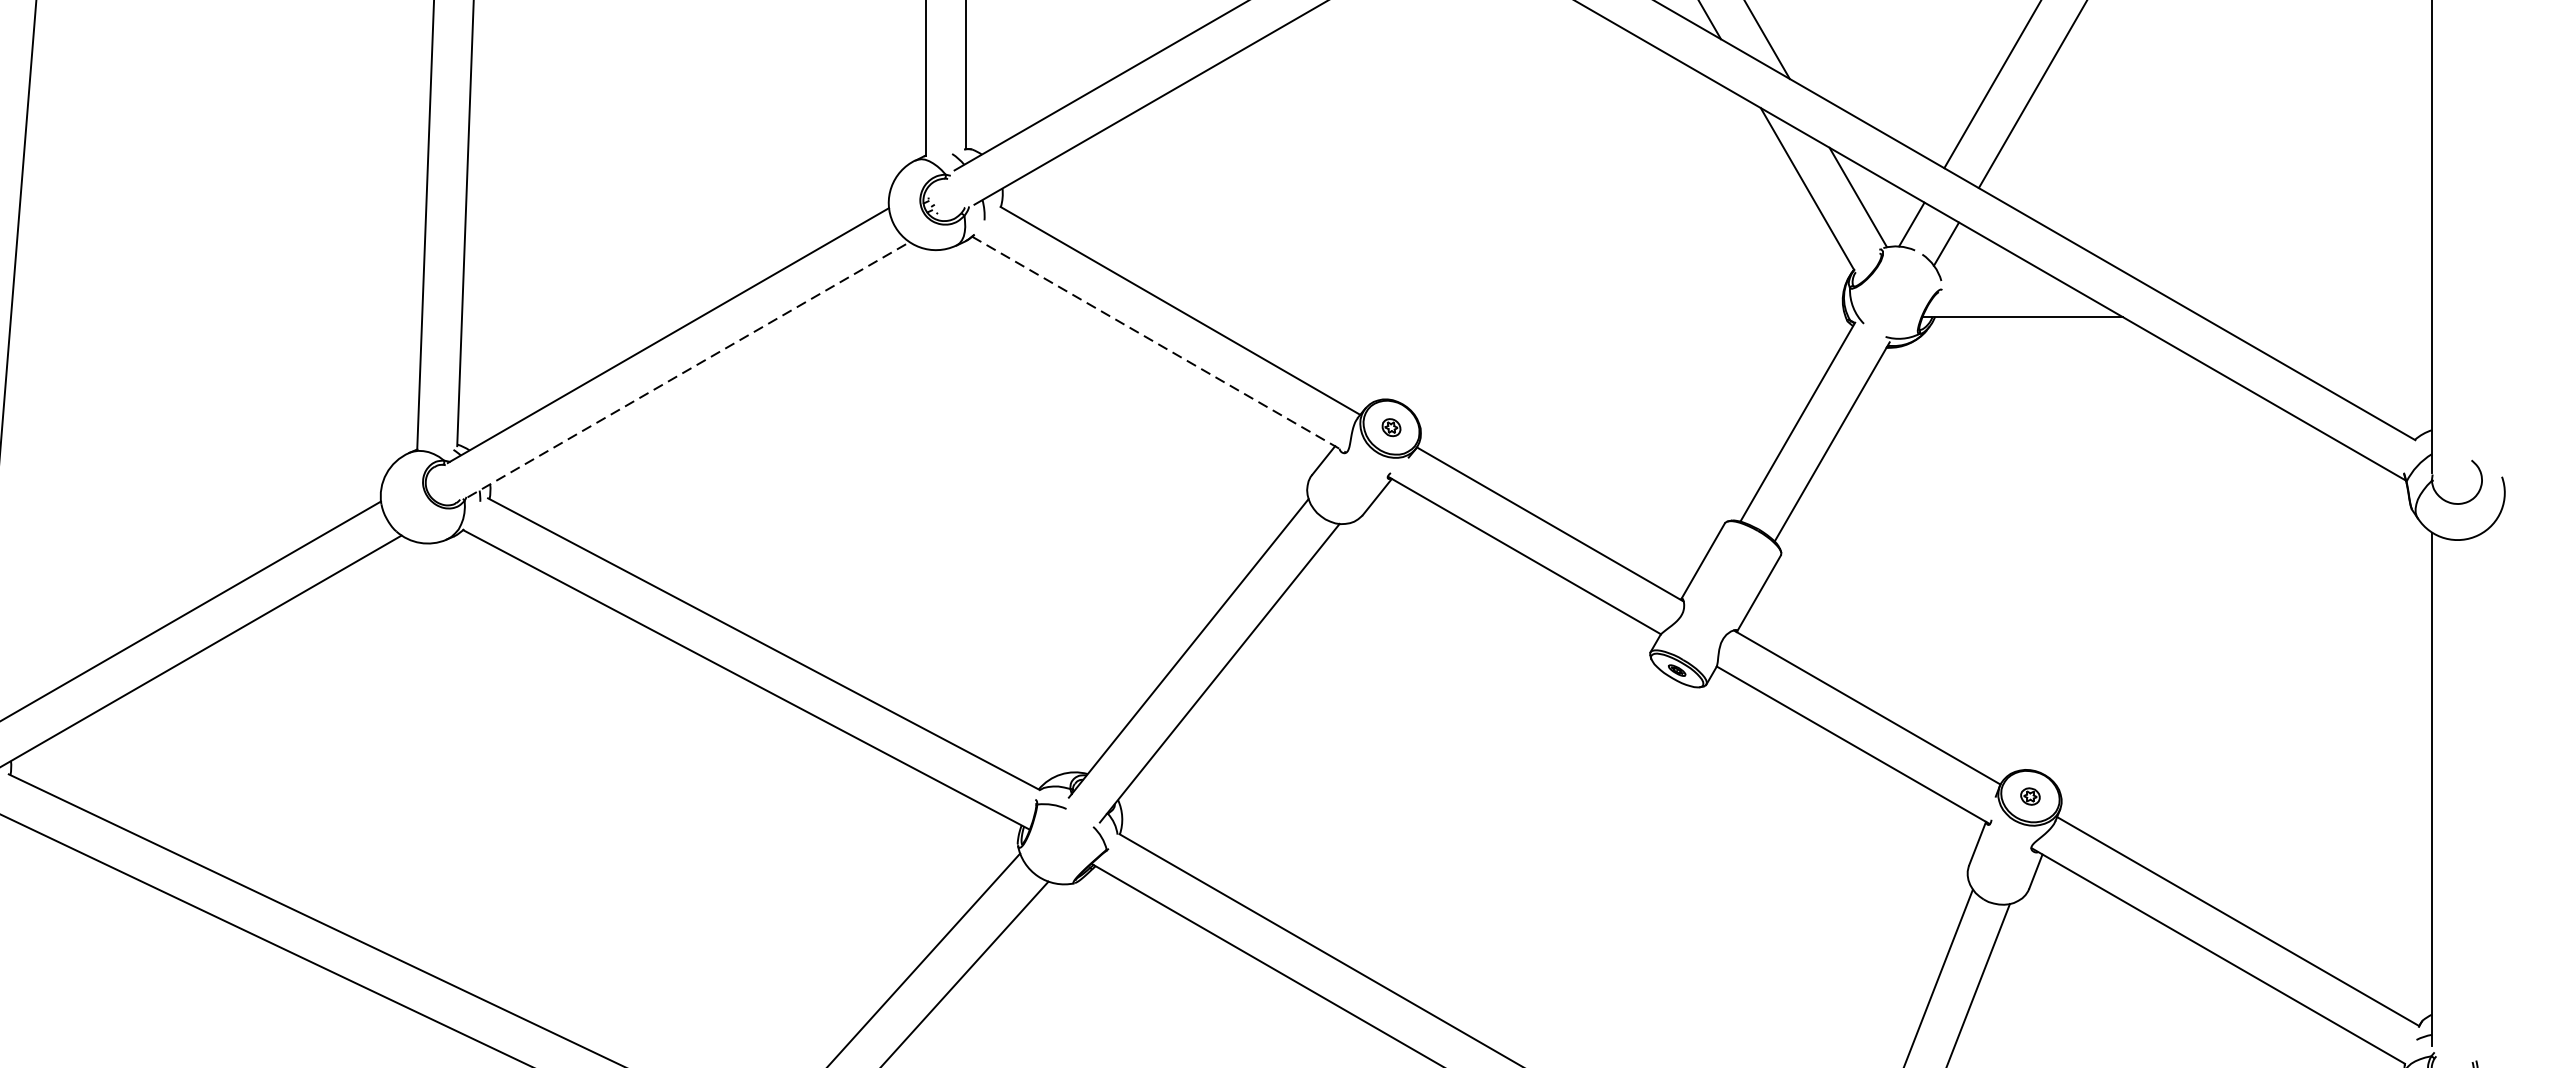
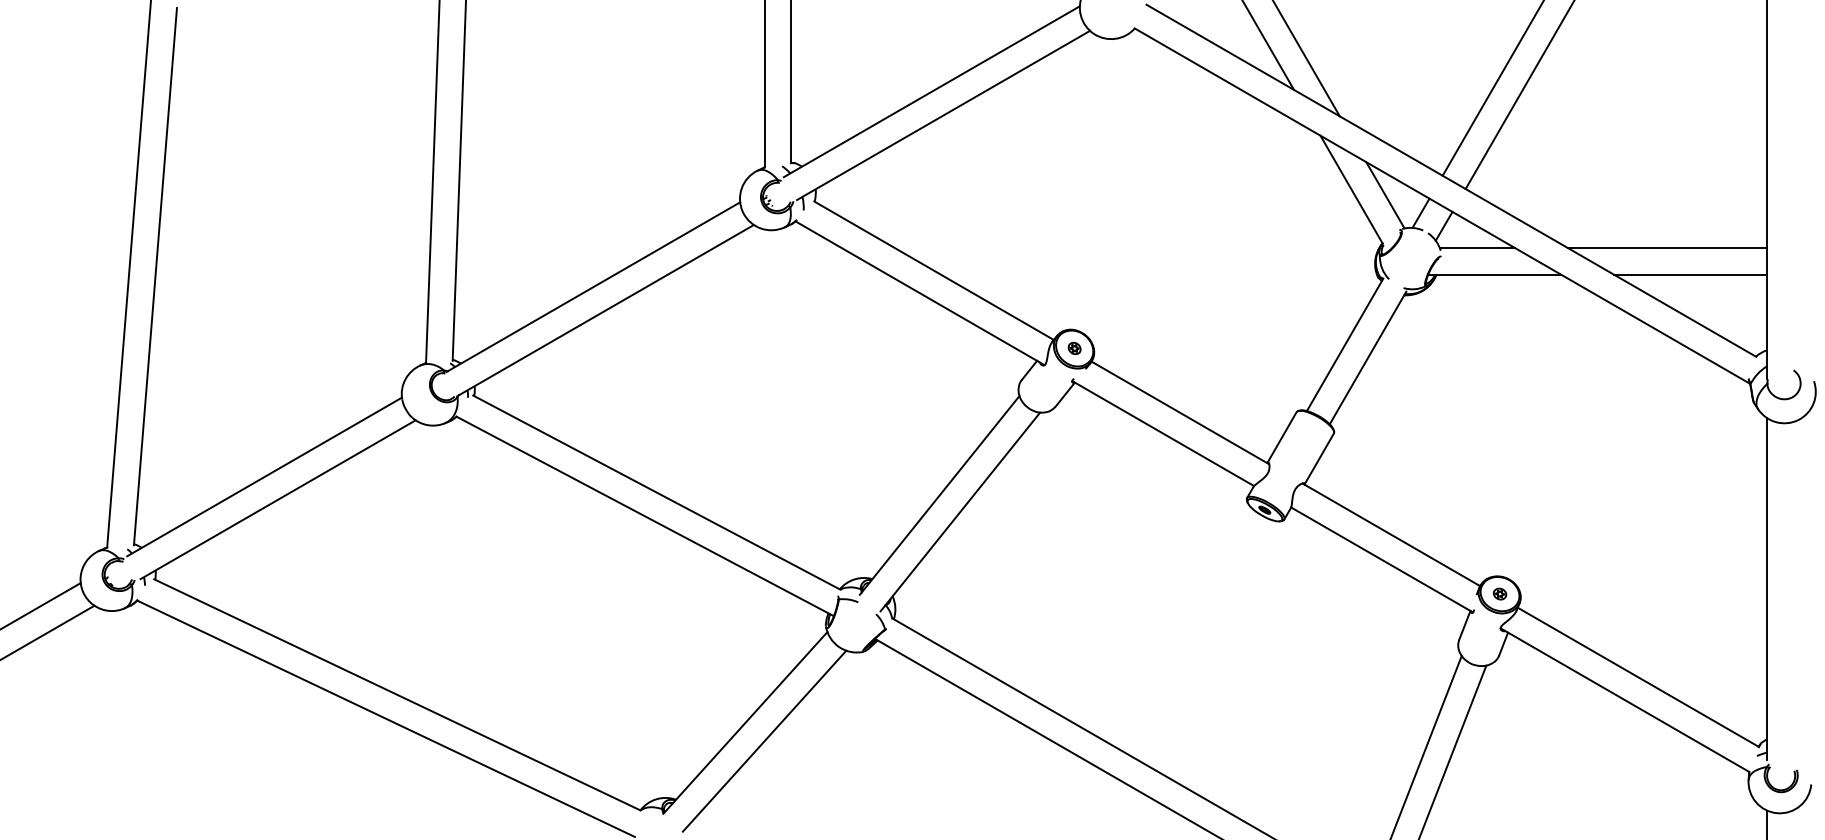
line: (1996, 277) -> (1477, 248), added
line: (2282, 277) -> (1667, 248), added
line: (2316, 316) -> (1690, 274), added
line: (1158, 345) -> (919, 293), dashed -> solid
line: (688, 369) -> (606, 309), dashed -> solid

